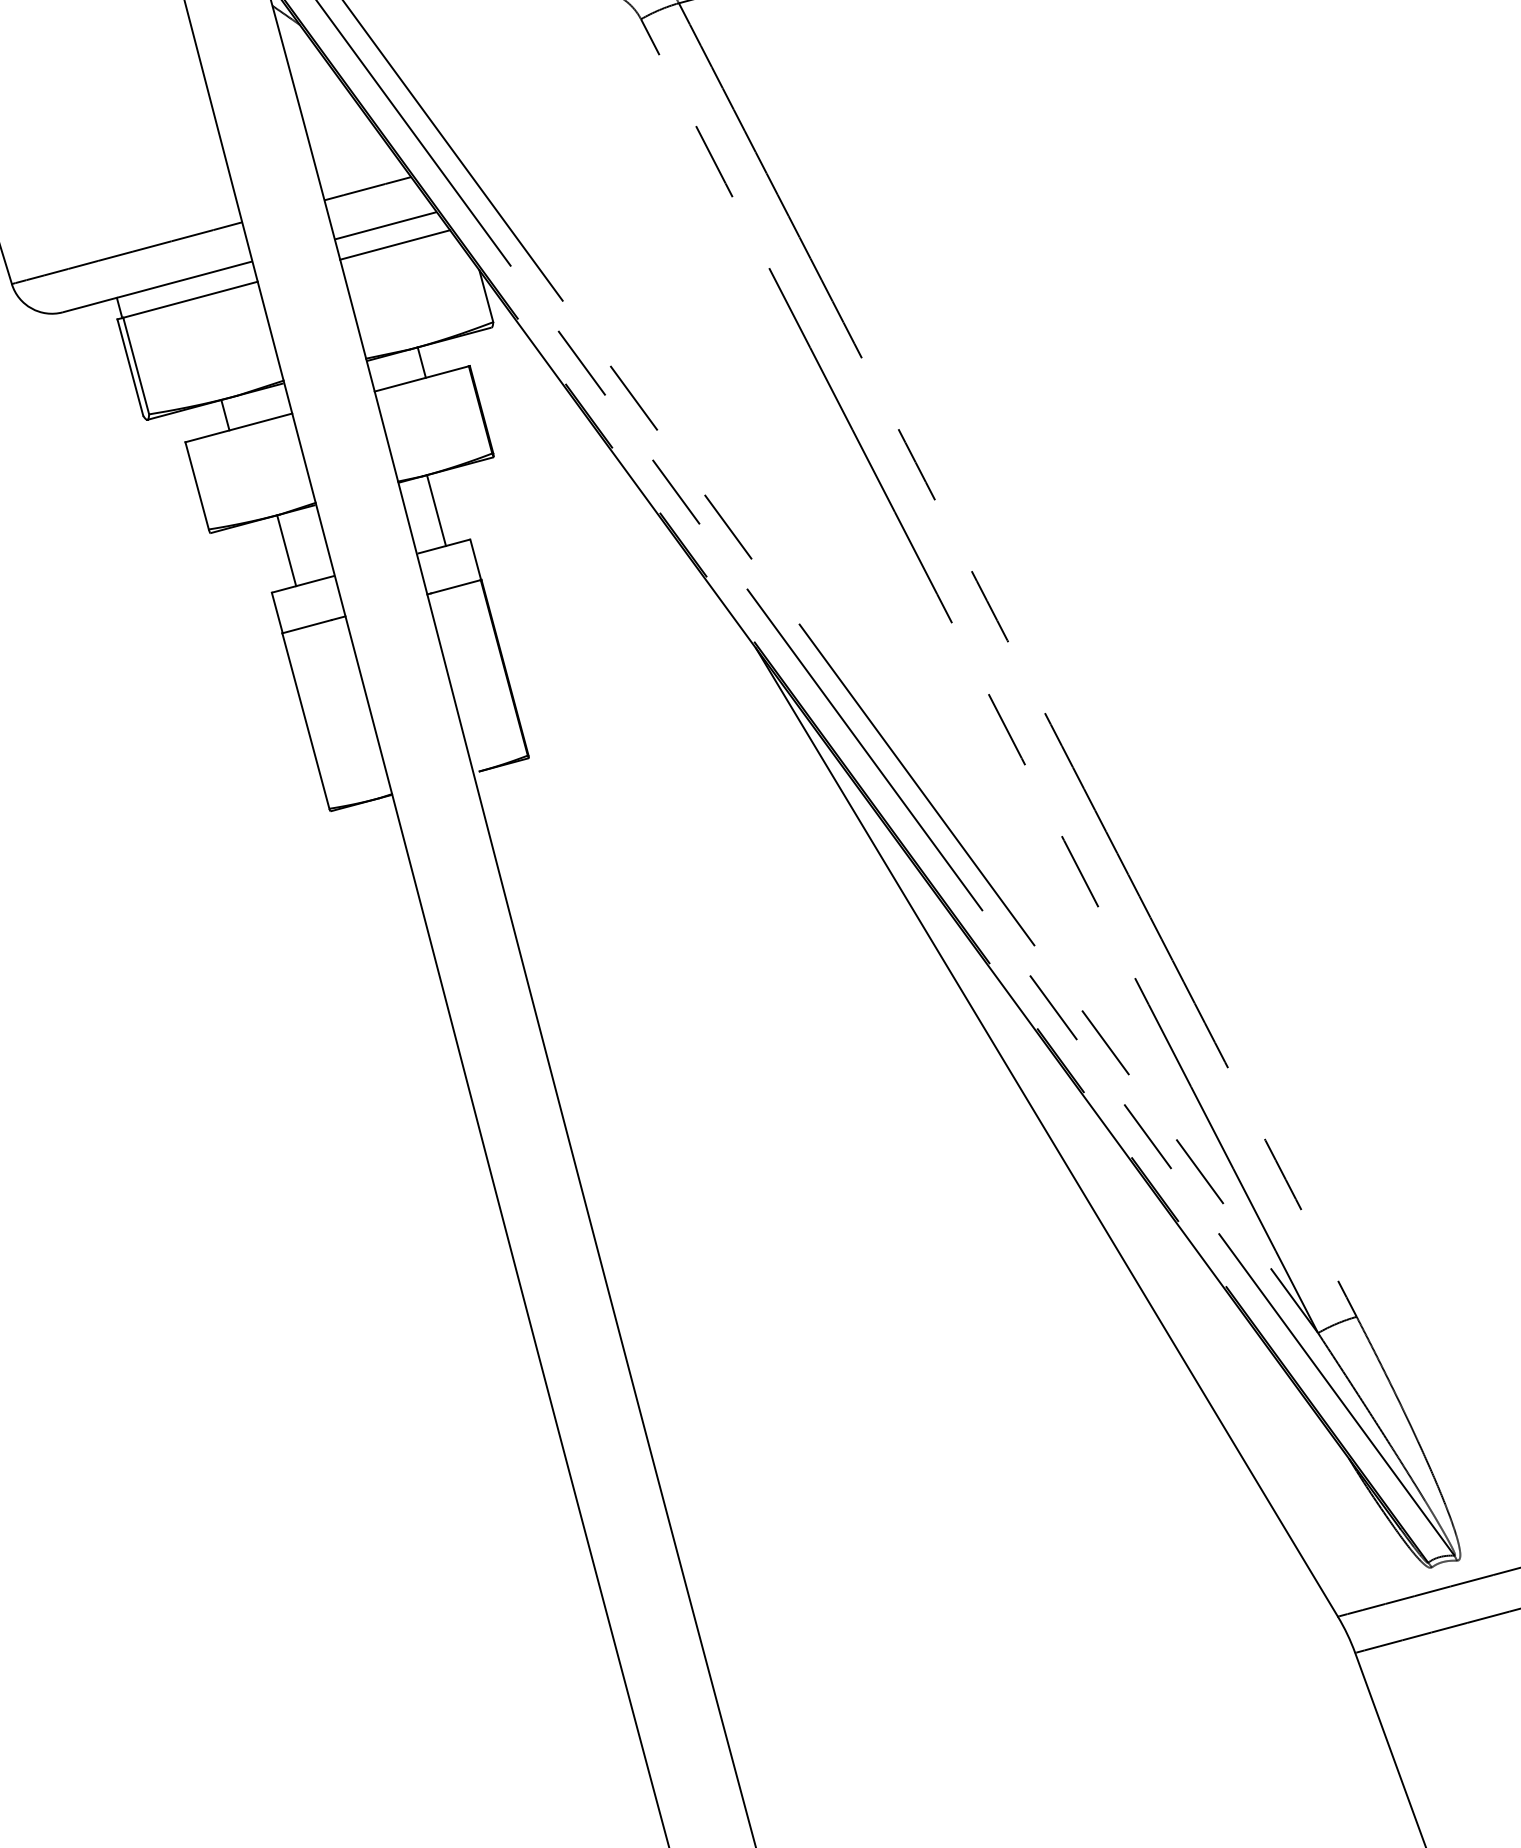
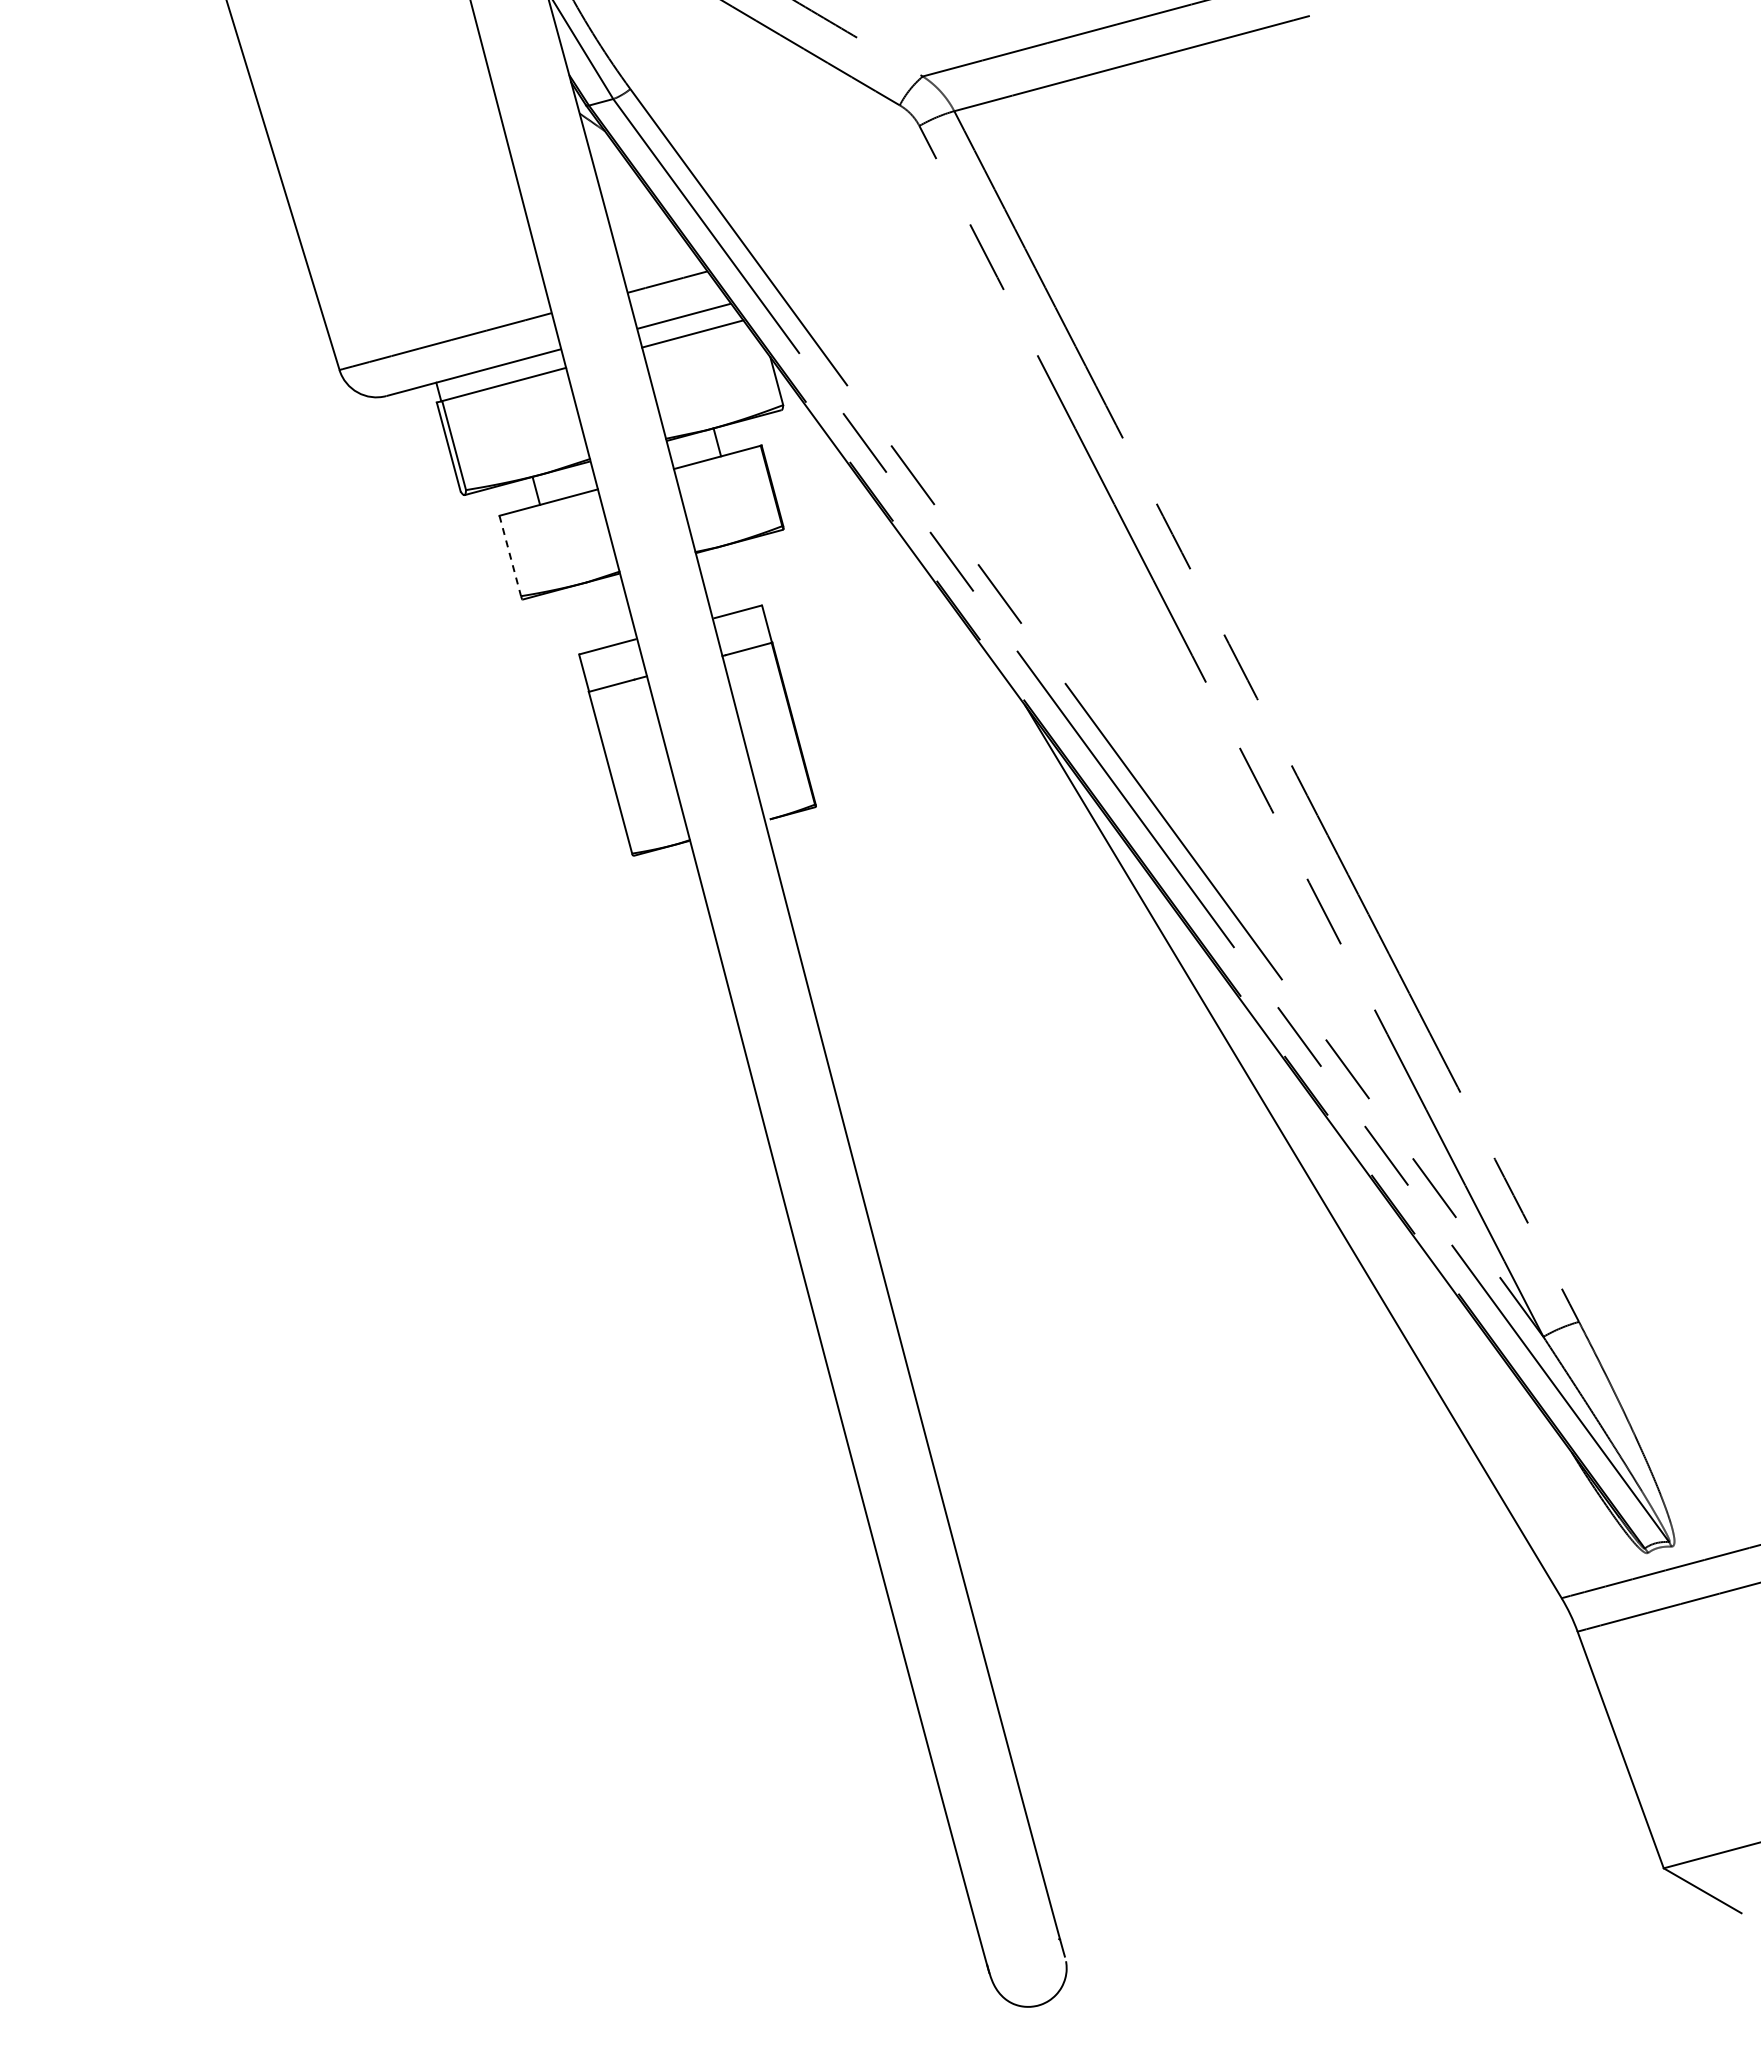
line: (197, 486) -> (510, 556), solid -> dashed
line: (436, 510) -> (730, 578), removed
line: (286, 550) -> (592, 615), removed

